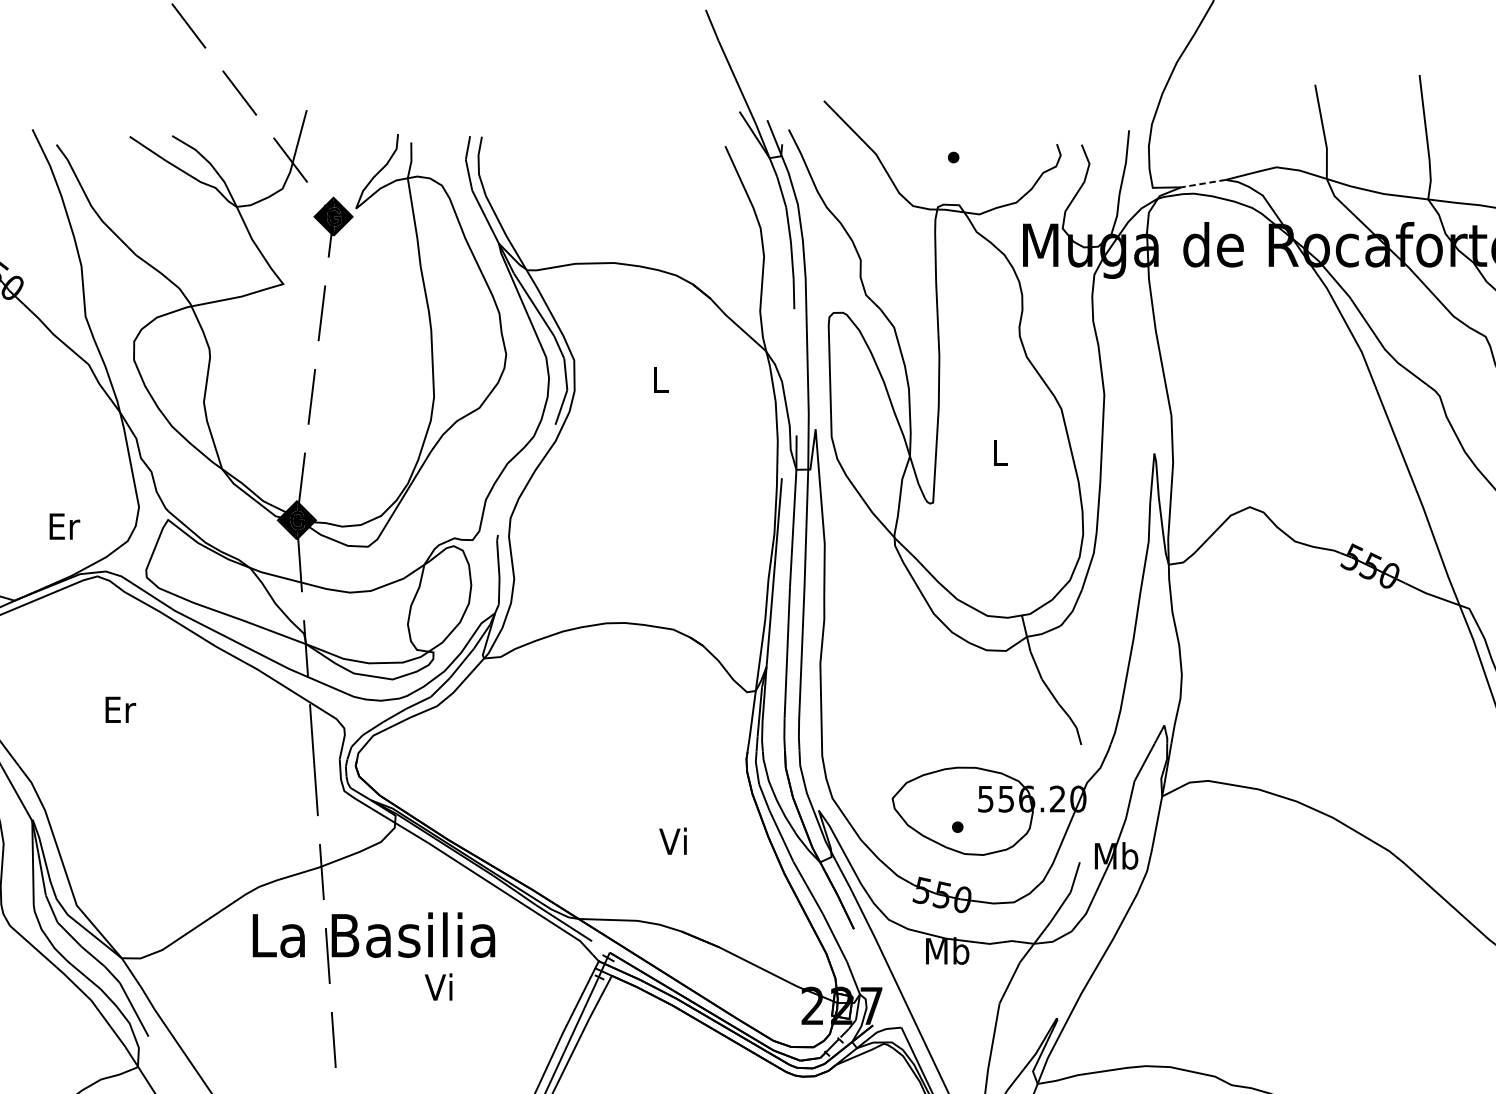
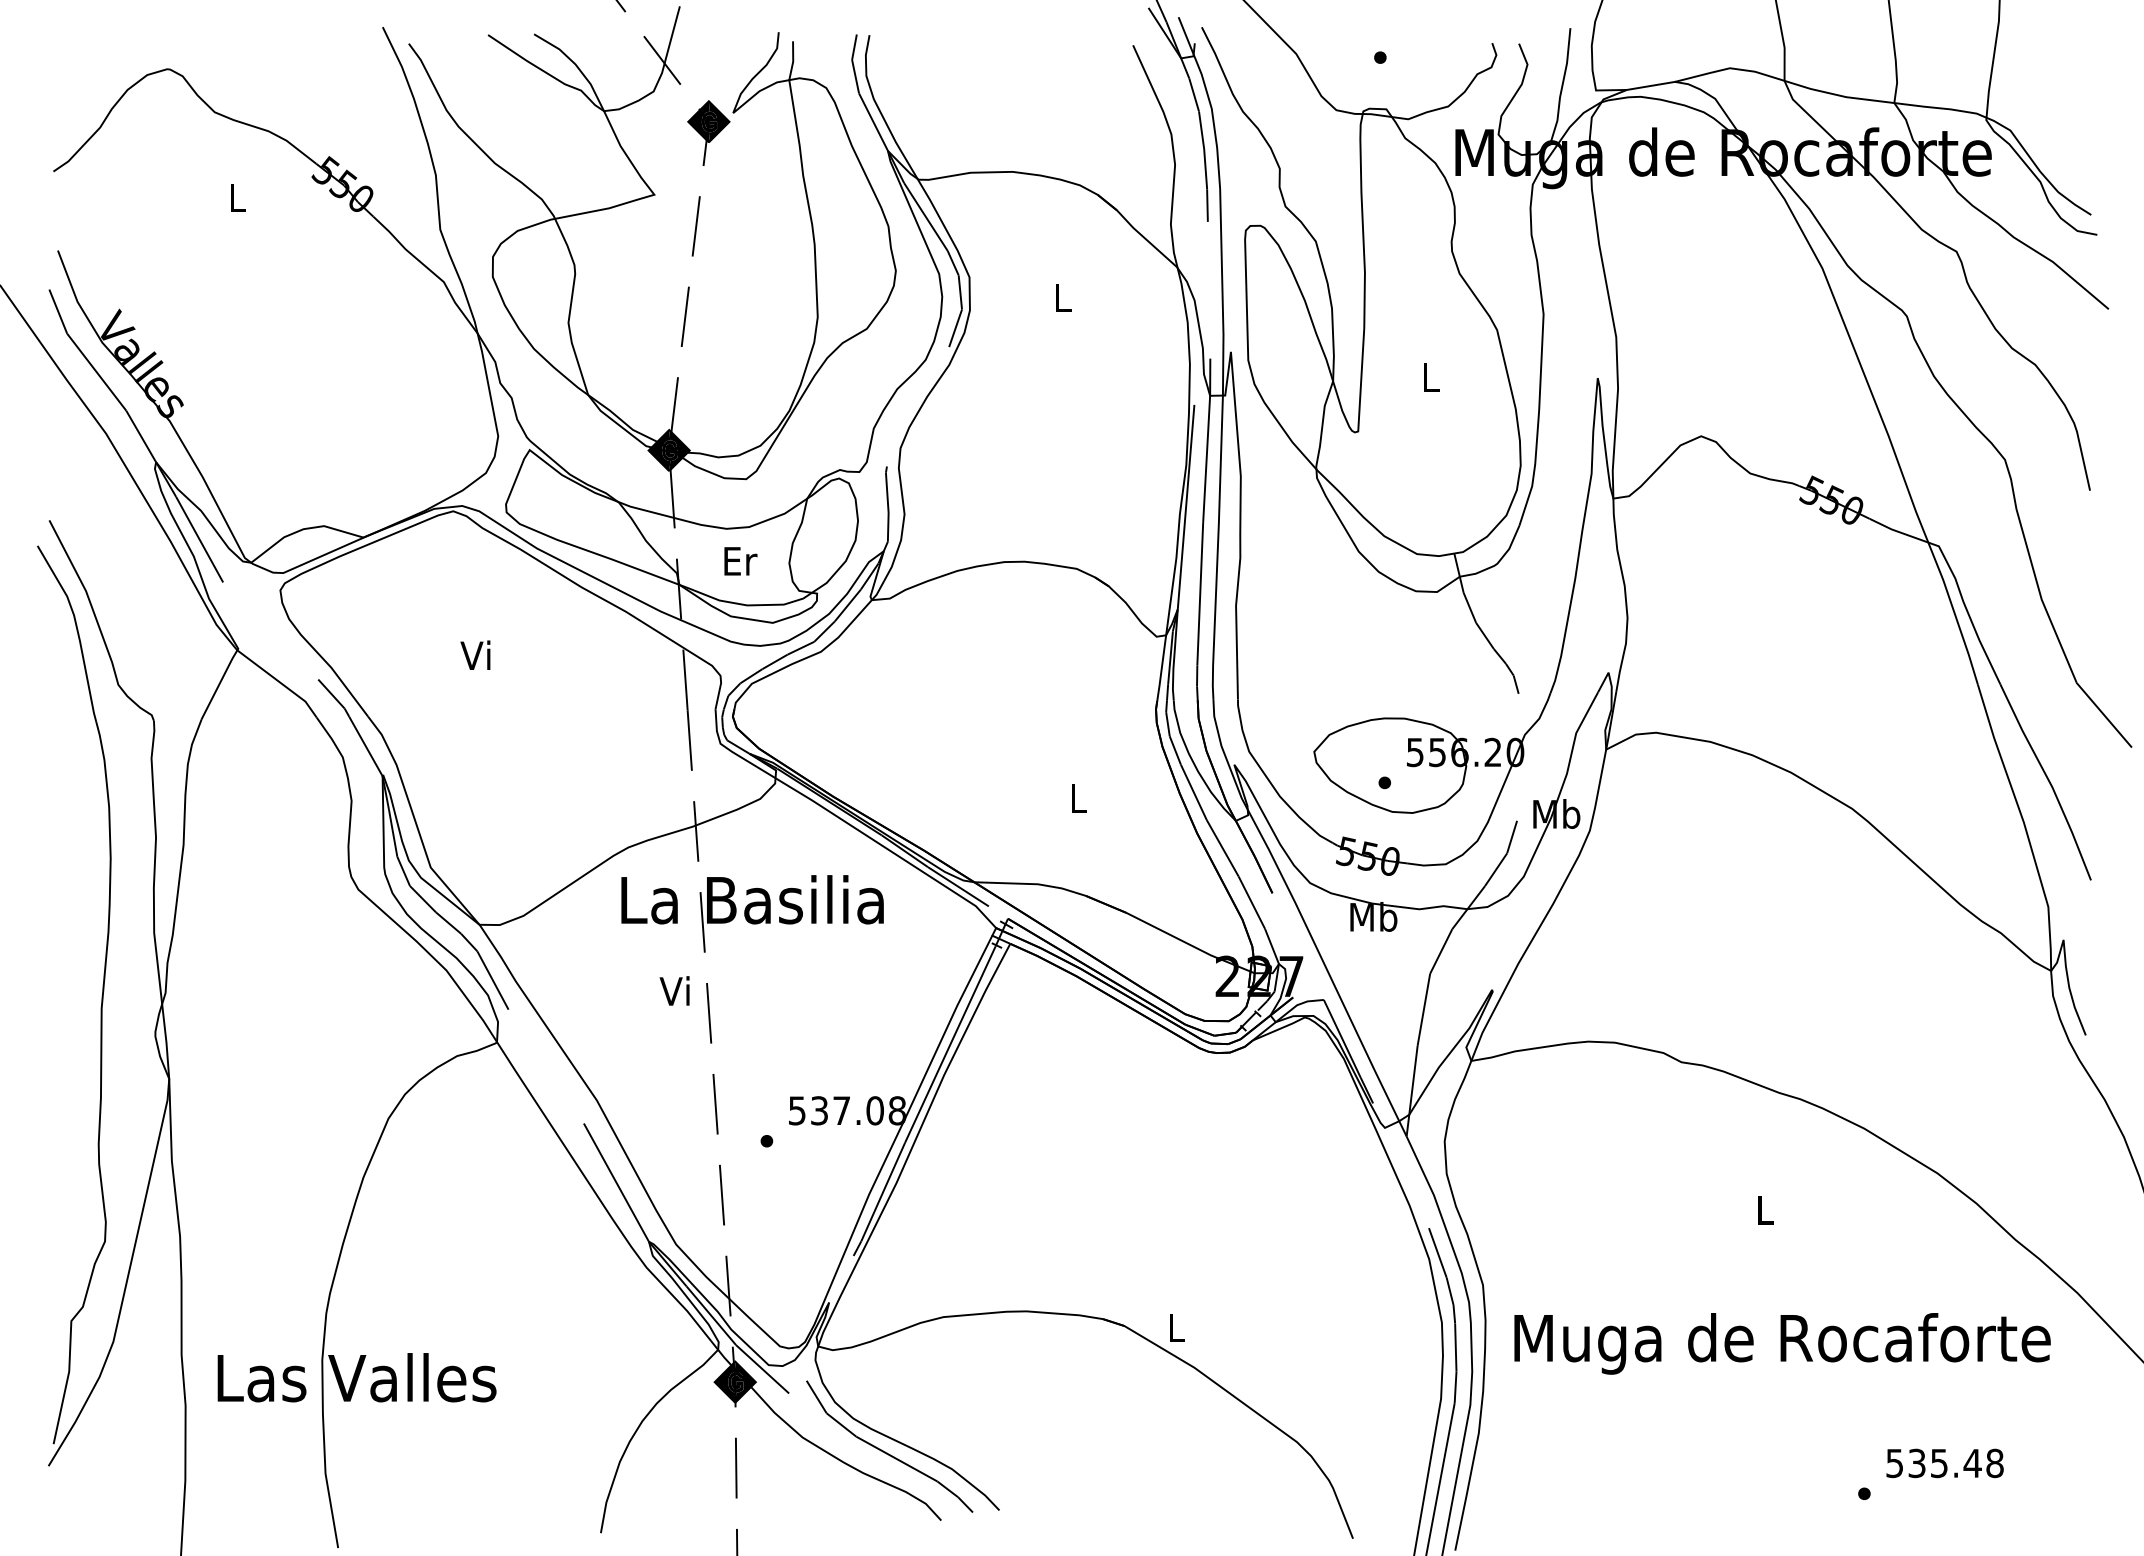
line: (1203, 184) -> (1650, 86), dashed -> solid
text: (64, 526) -> (740, 561), moved
text: (119, 708) -> (477, 654), Er -> Vi
text: (673, 840) -> (1076, 797), Vi -> L
text: (438, 986) -> (674, 990), moved

